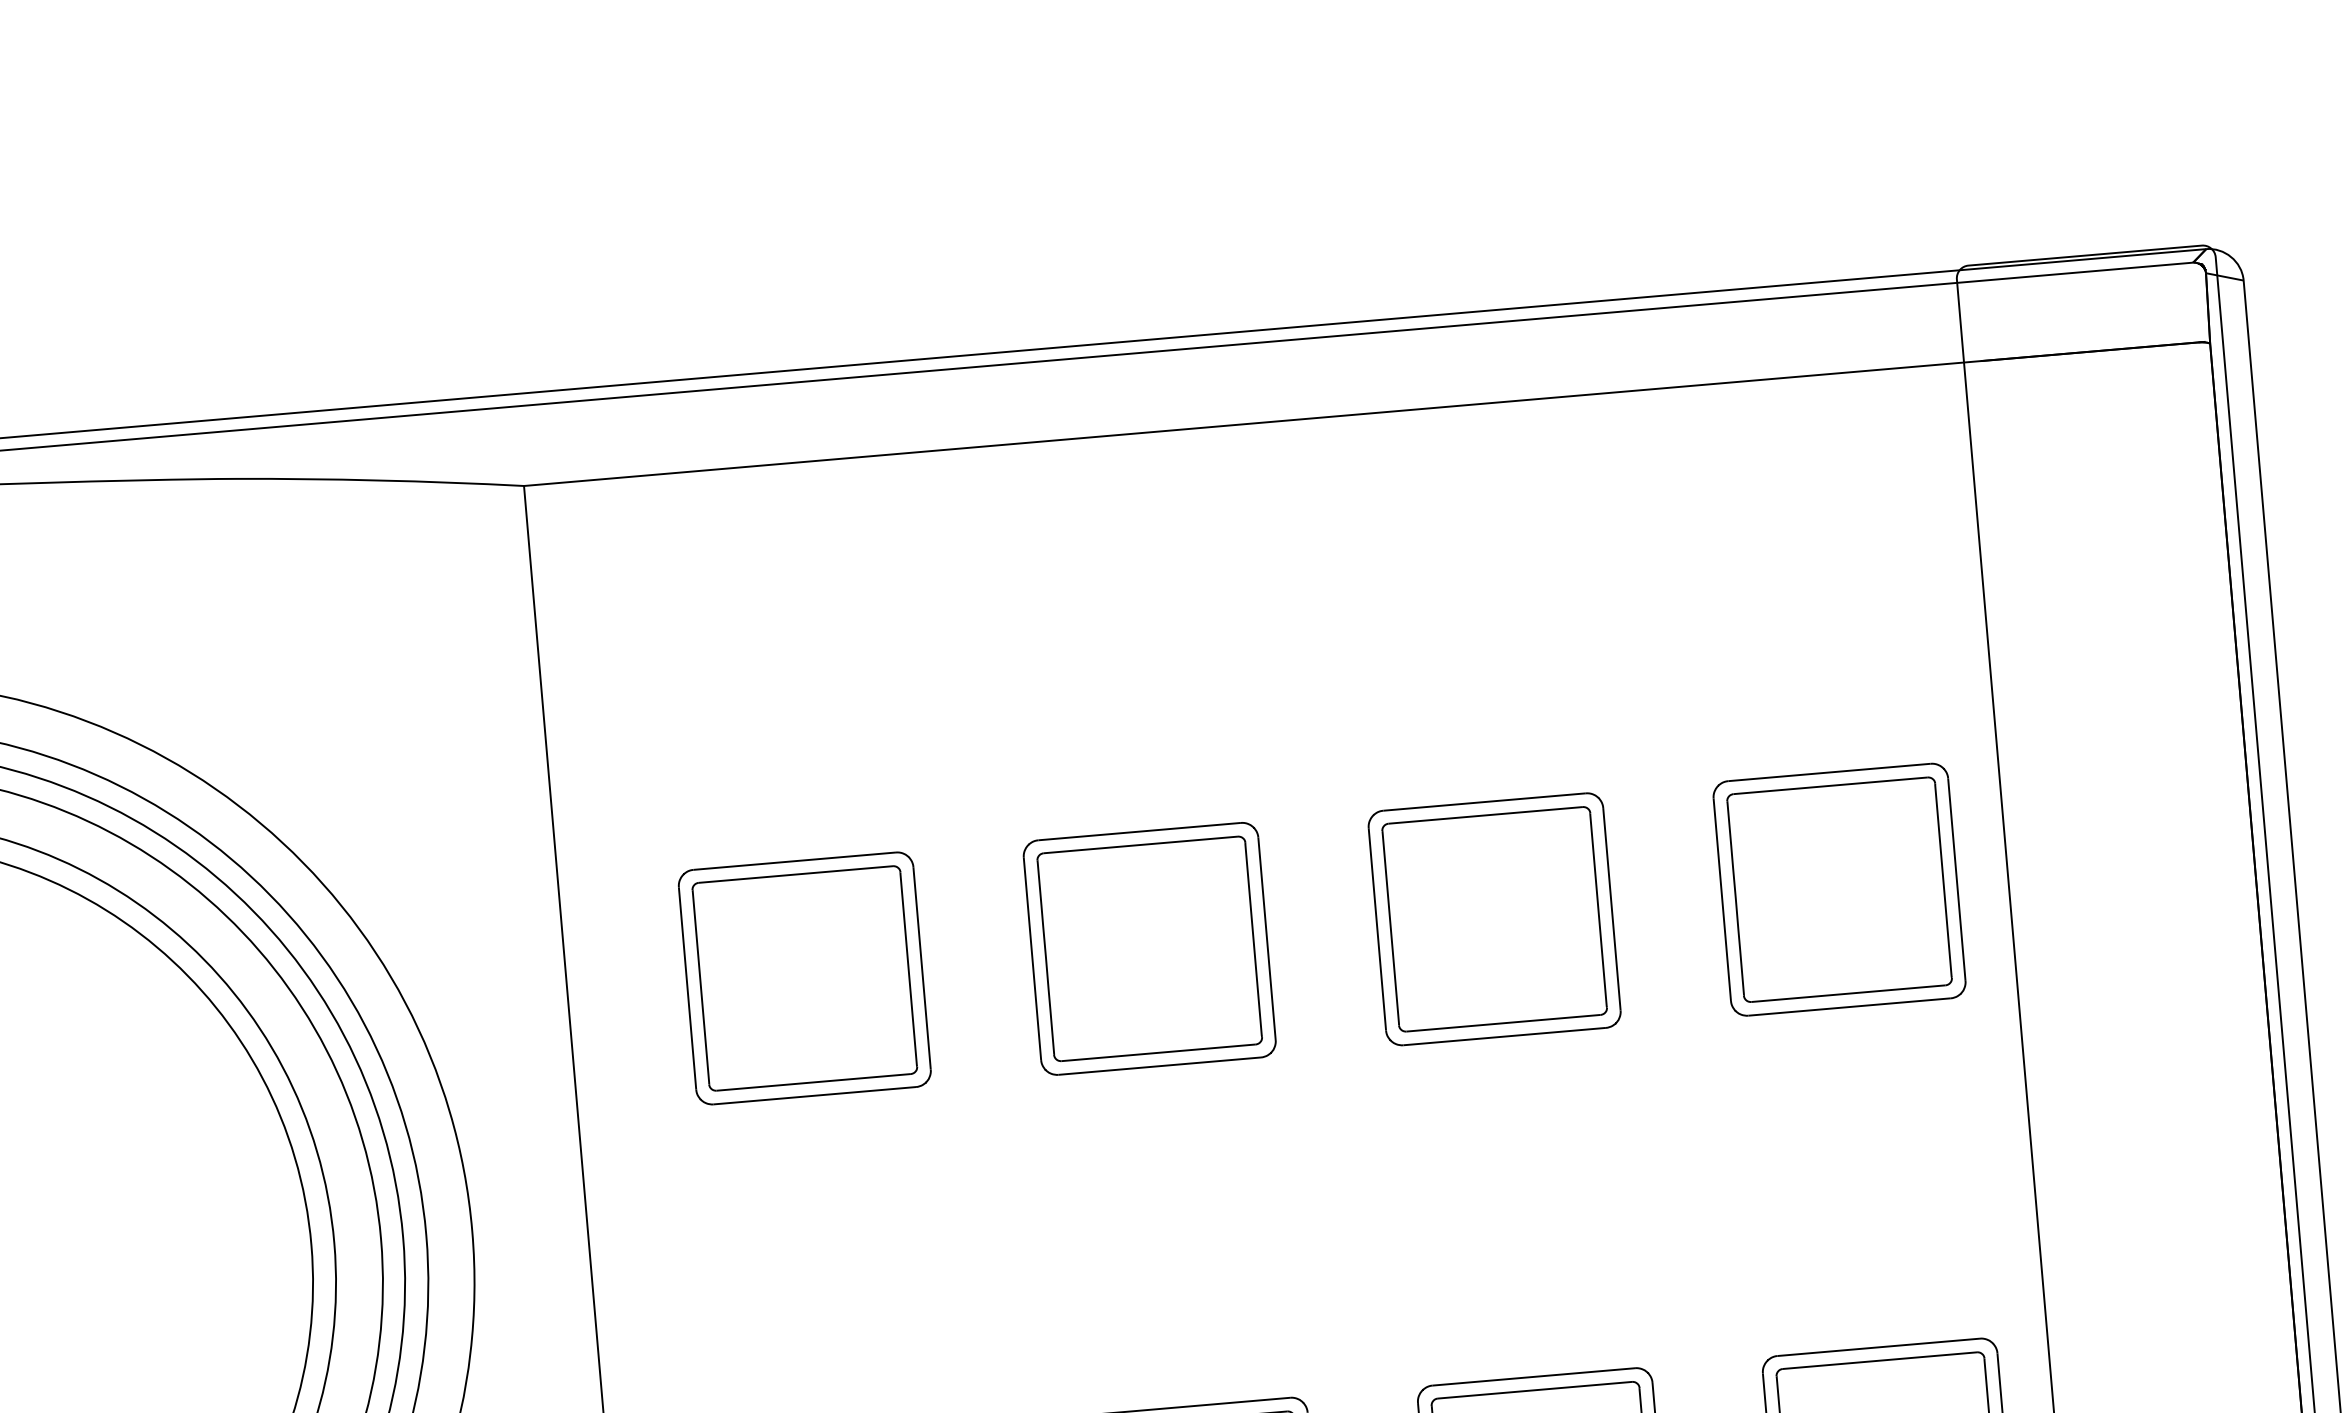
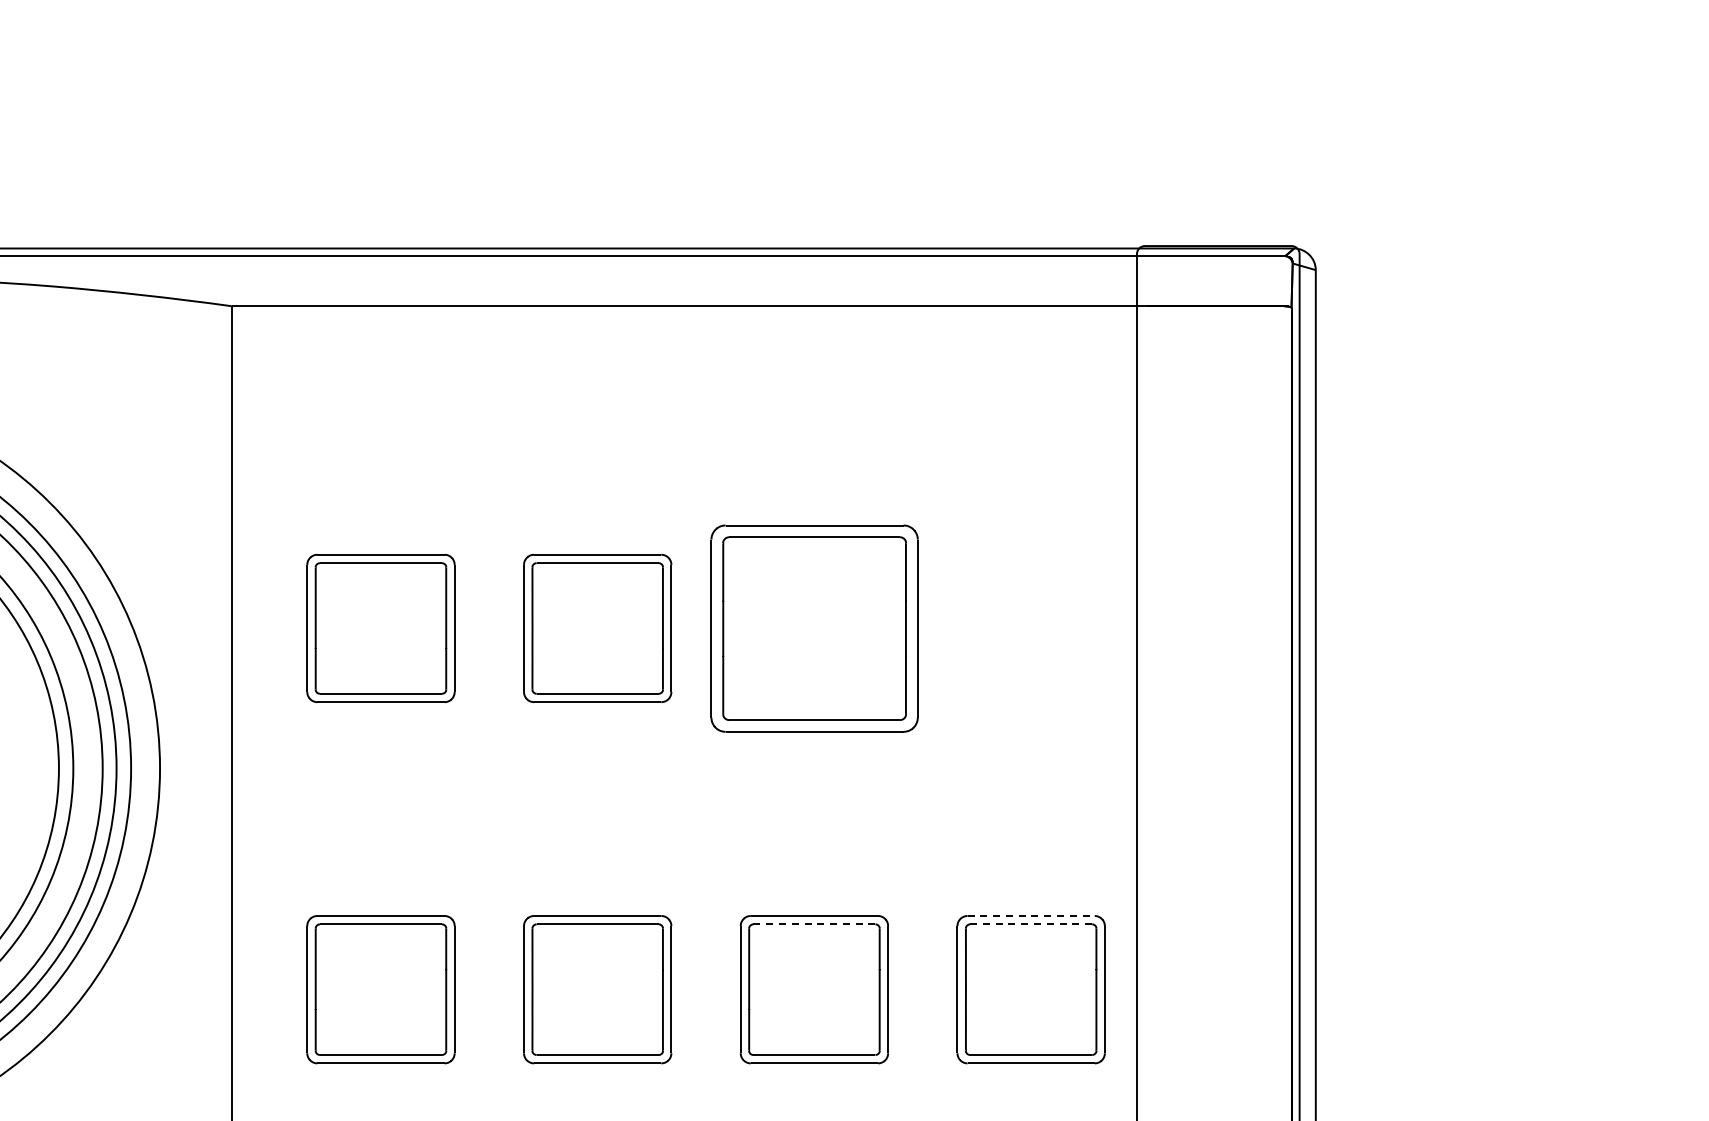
part: (1838, 888) -> (1030, 627), removed
part: (1493, 917) -> (813, 627), size x1.4
line: (1879, 1348) -> (1031, 916), solid -> dashed
line: (1880, 1360) -> (1031, 924), solid -> dashed
line: (1535, 1390) -> (814, 924), solid -> dashed

